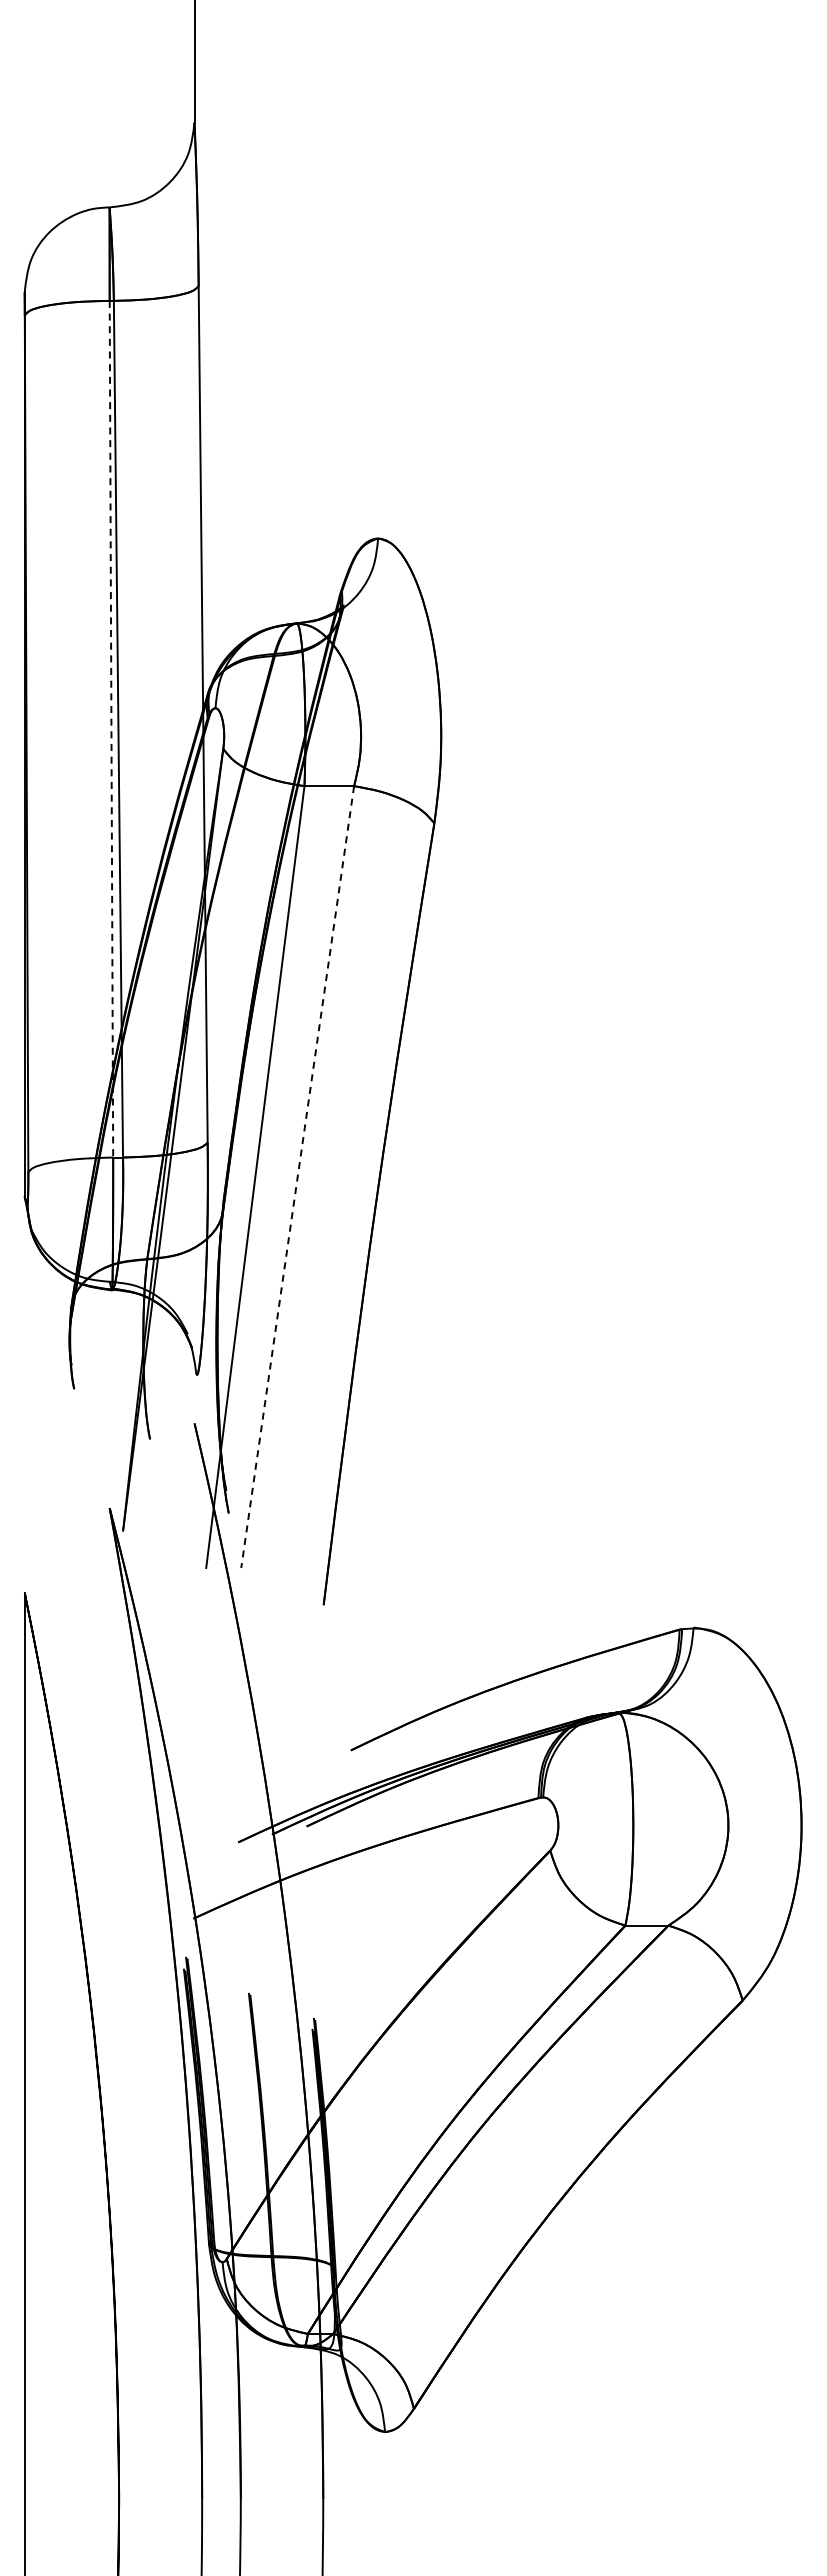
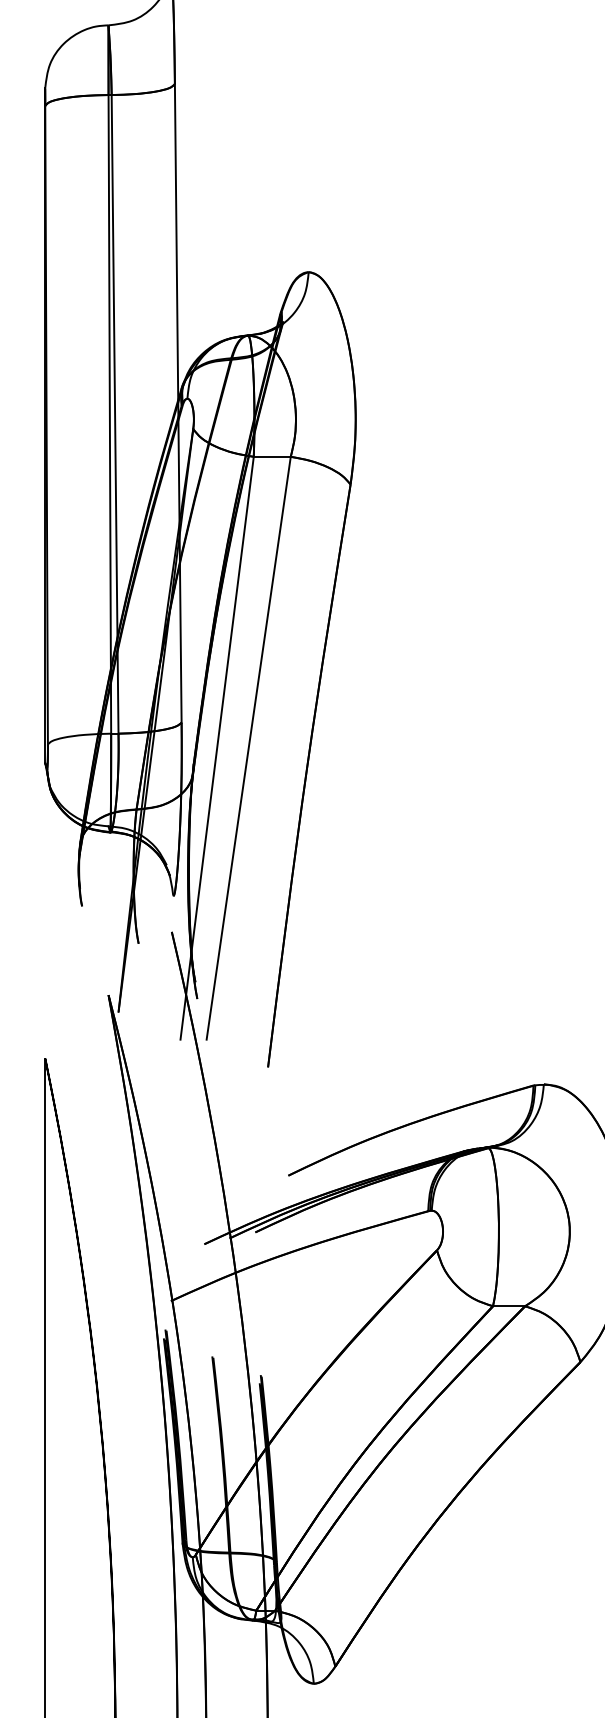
line: (111, 729) -> (109, 414), dashed -> solid
line: (297, 1177) -> (248, 748), dashed -> solid

